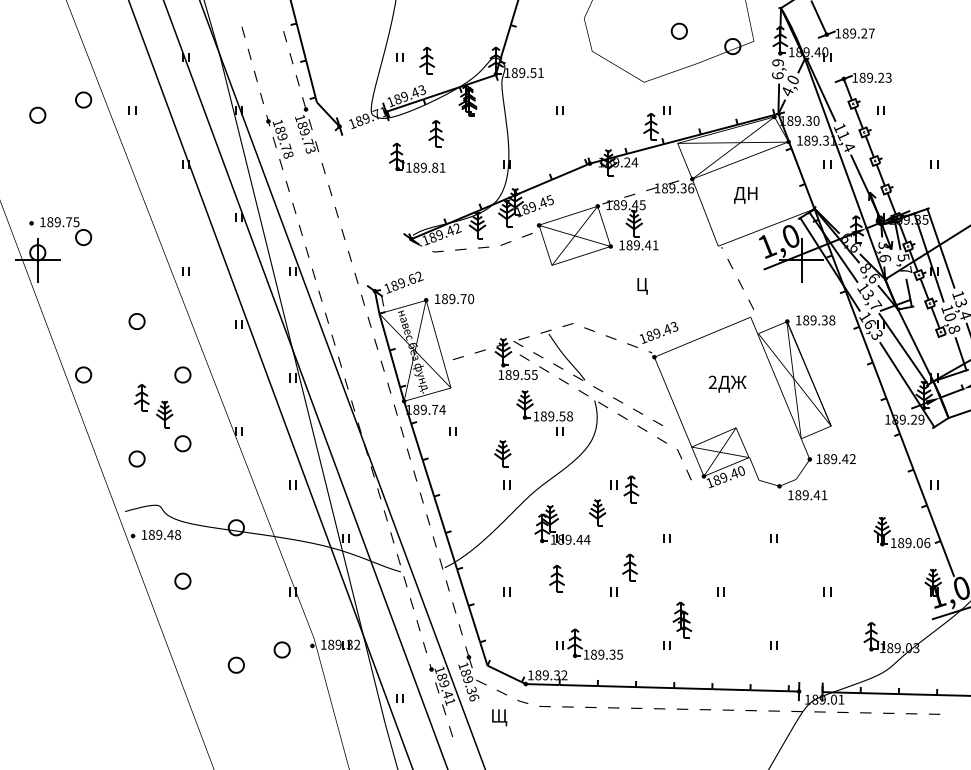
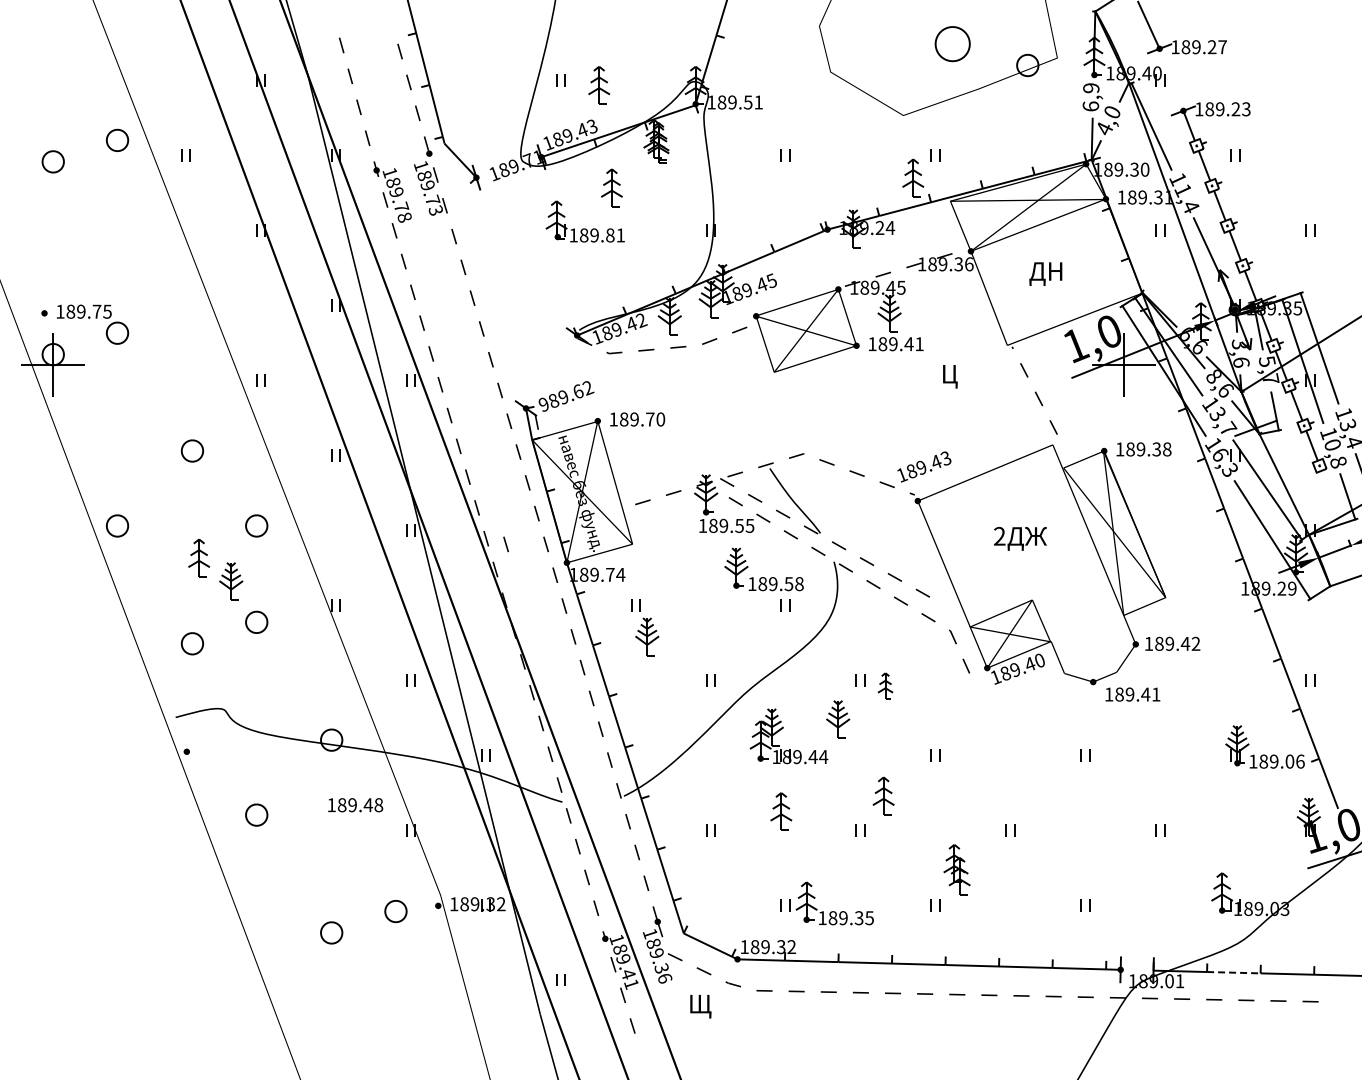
part: (679, 30) -> (952, 43), size x1.6
text: (642, 286) -> (950, 376), moved
text: (388, 288) -> (544, 404), 189.62 -> 989.62
line: (360, 388) -> (505, 544), added
part: (502, 453) -> (647, 636), moved
part: (631, 489) -> (885, 686), size x0.7
text: (161, 535) -> (355, 805), moved
line: (879, 693) -> (1233, 972), solid -> dashed

